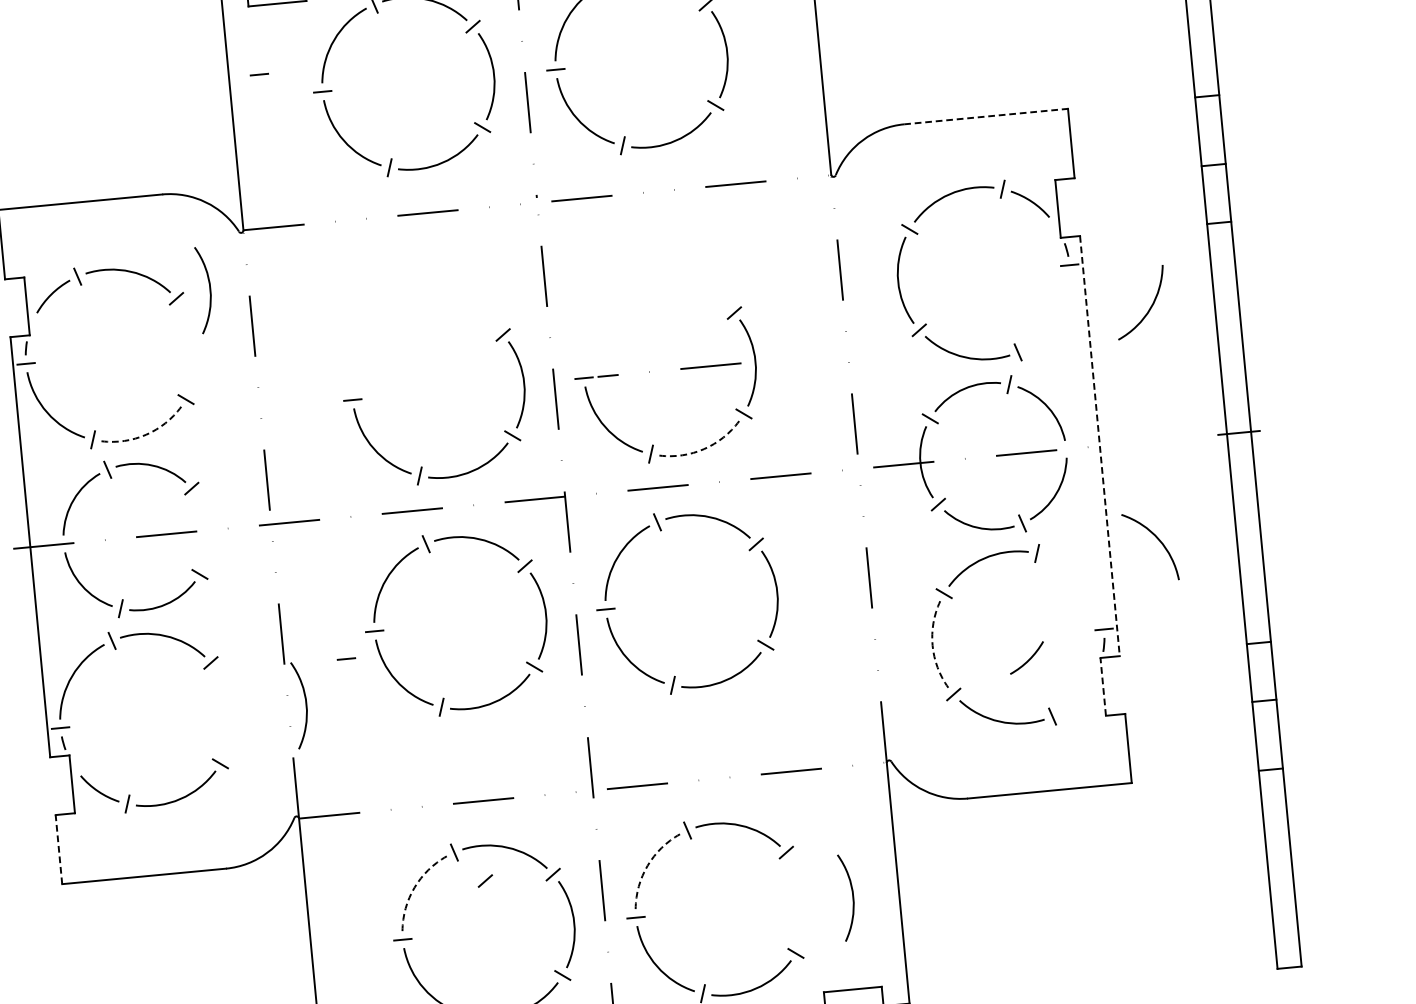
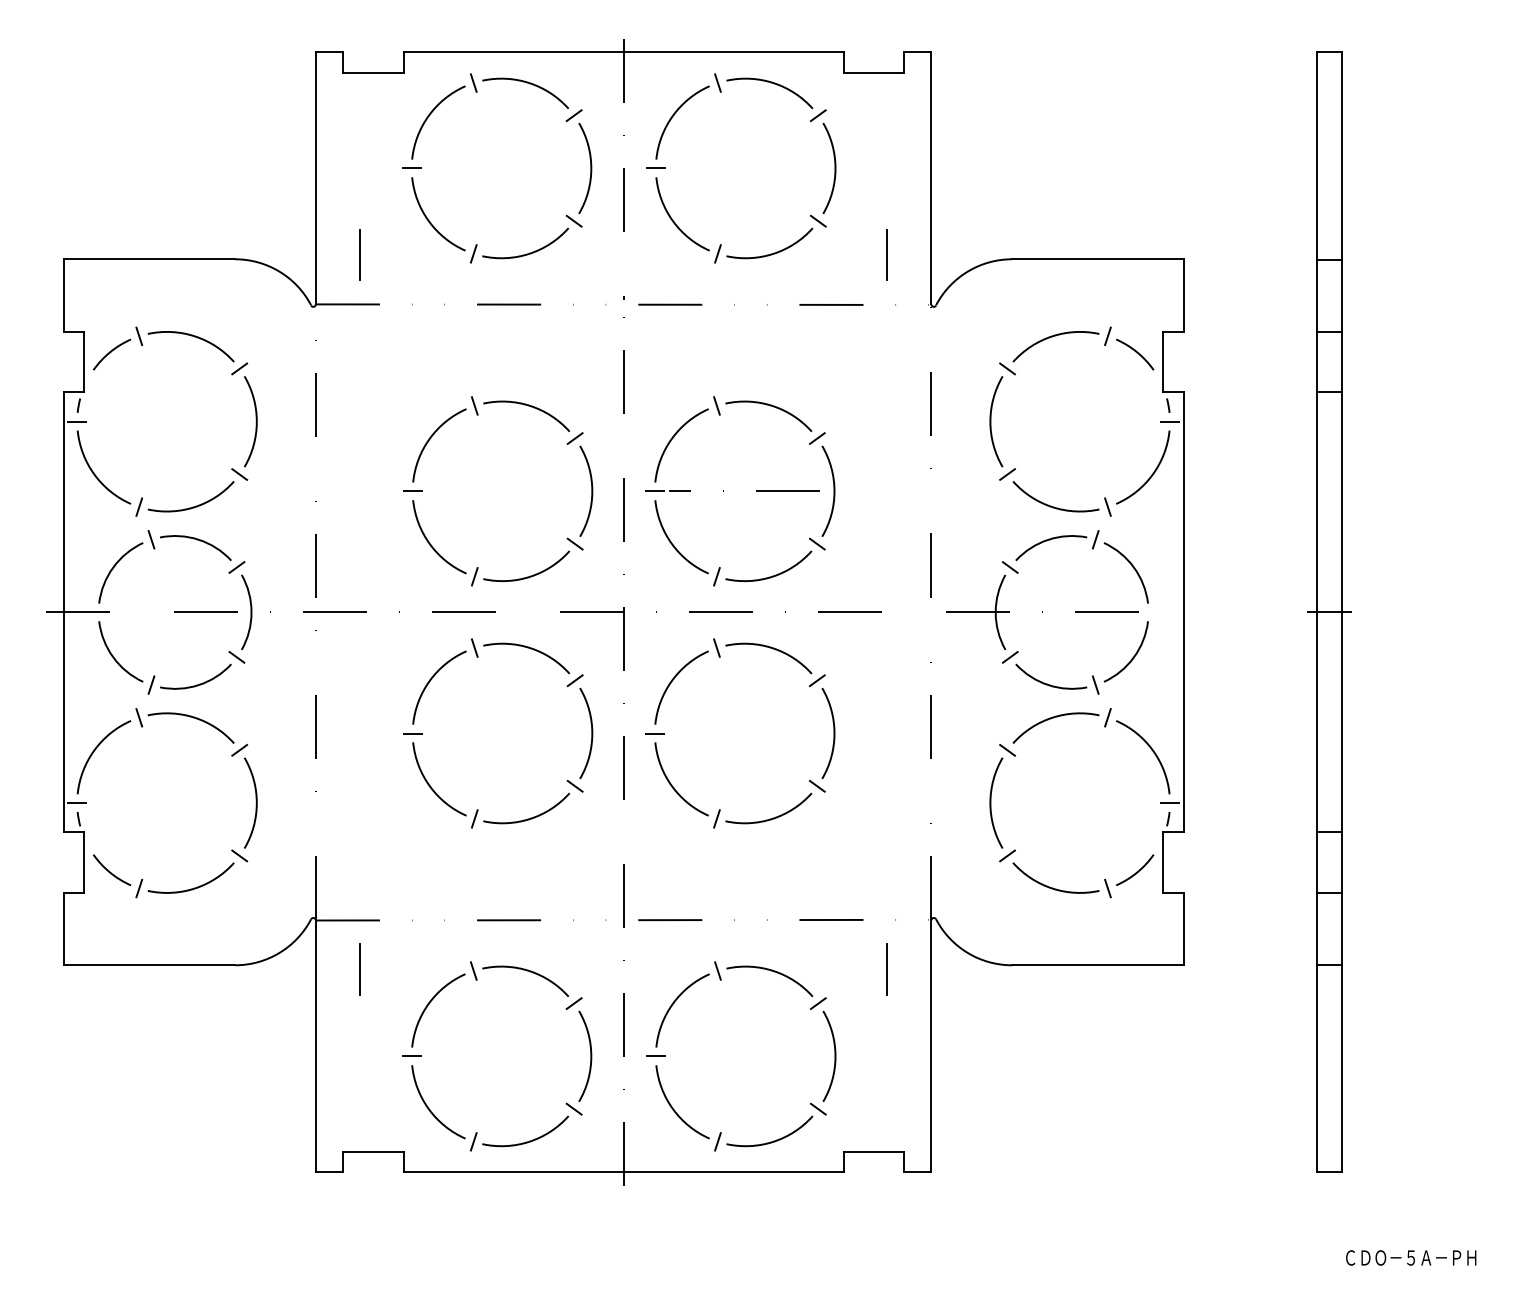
line: (259, 73) -> (347, 143), removed
line: (985, 116) -> (1097, 259), dashed -> solid
line: (784, 131) -> (887, 255), added
line: (281, 179) -> (360, 255), added
arc: (209, 289) -> (255, 421), moved
part: (639, 299) -> (720, 415), added
arc: (1149, 308) -> (1151, 474), moved
part: (408, 321) -> (478, 415), added
arc: (145, 435) -> (194, 507), dashed -> solid
line: (1099, 446) -> (1183, 612), dashed -> solid
arc: (704, 448) -> (772, 576), dashed -> solid
arc: (208, 530) -> (250, 612), added
arc: (1157, 539) -> (1151, 750), moved
arc: (932, 645) -> (990, 803), dashed -> solid
line: (346, 659) -> (380, 759), removed
arc: (1028, 659) -> (1136, 871), moved
line: (1103, 686) -> (1163, 862), dashed -> solid
arc: (305, 704) -> (255, 802), moved
line: (849, 813) -> (887, 969), added
line: (58, 849) -> (63, 928), dashed -> solid
line: (346, 861) -> (360, 969), added
arc: (648, 865) -> (673, 1003), dashed -> solid
line: (484, 881) -> (502, 1003), removed
arc: (414, 887) -> (428, 1003), dashed -> solid
arc: (852, 896) -> (834, 1055), moved

